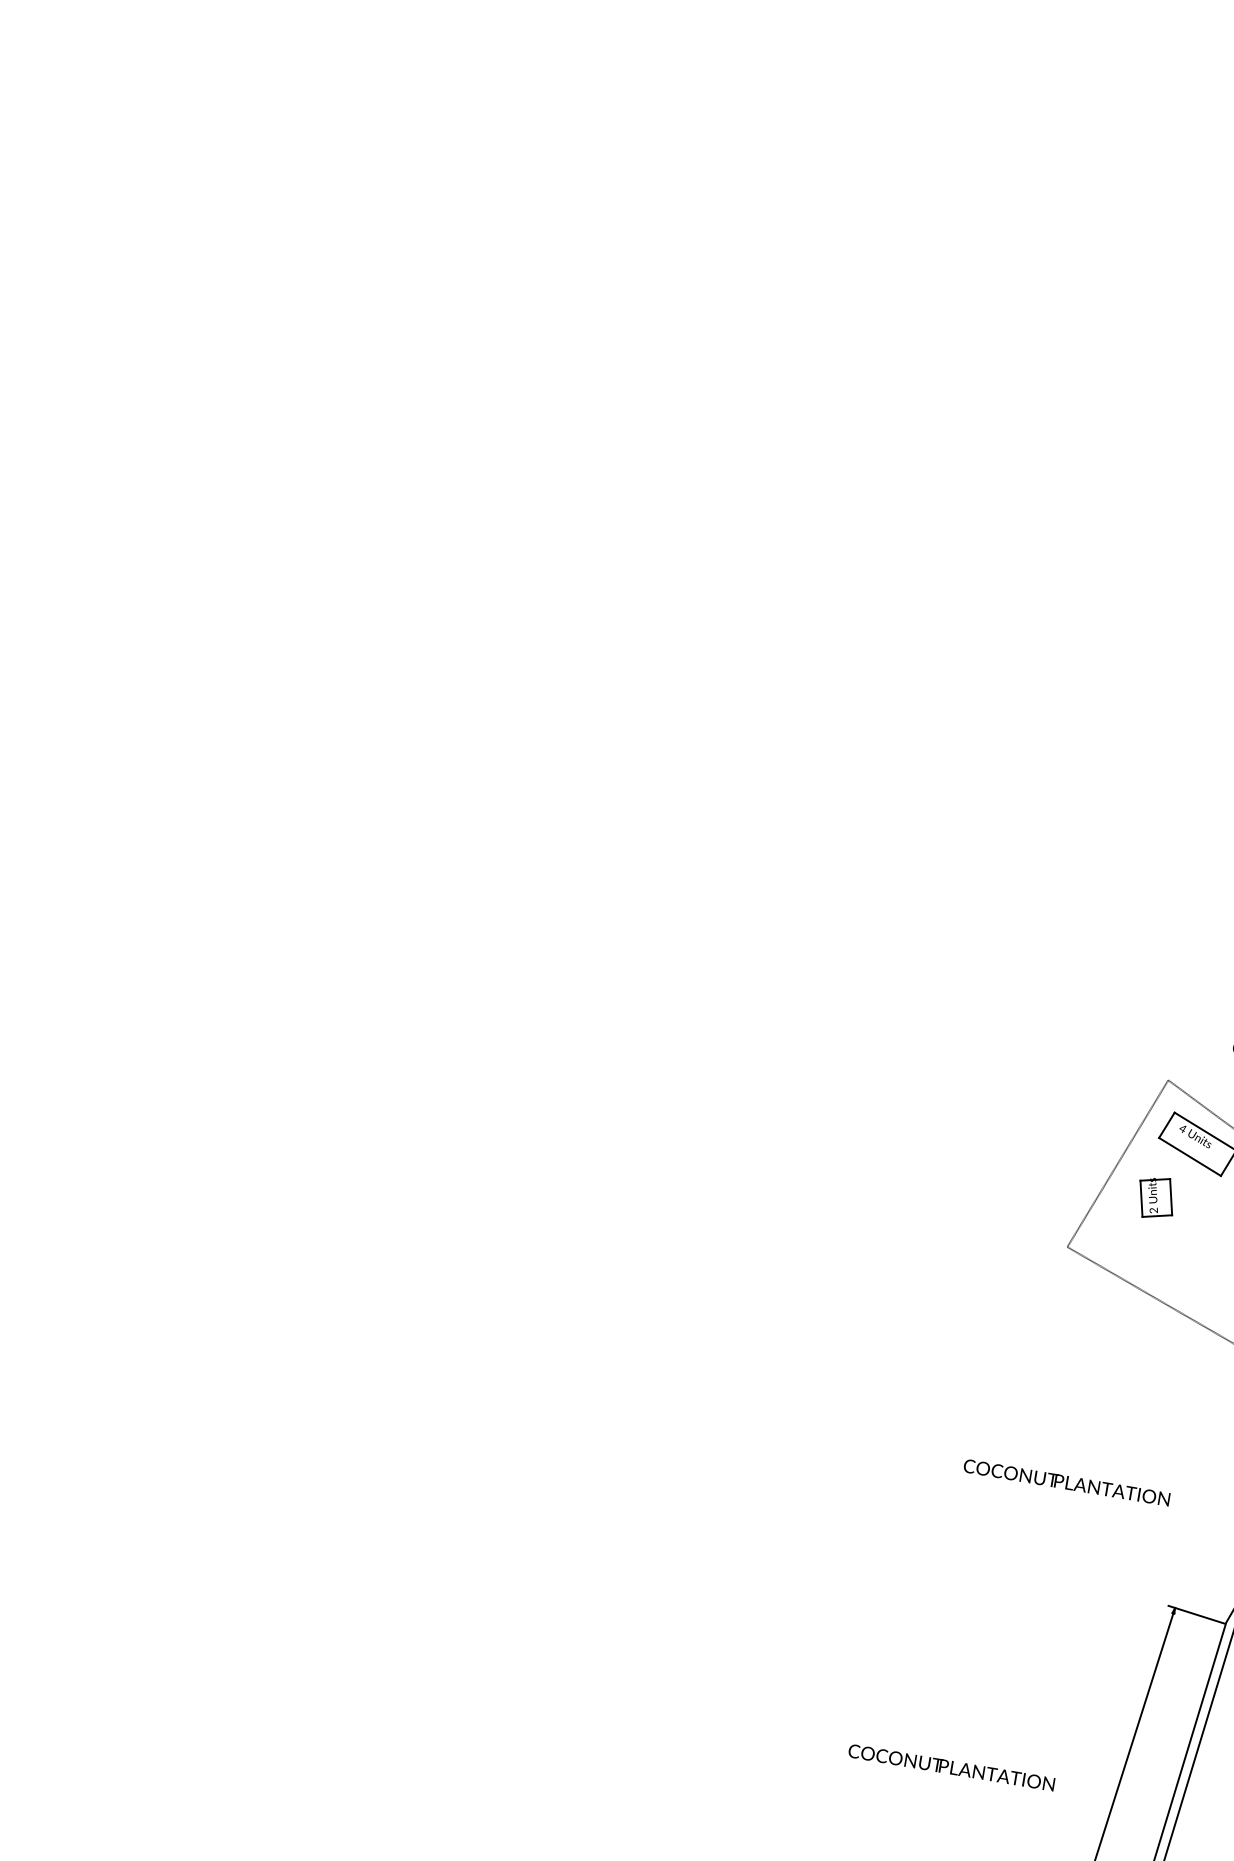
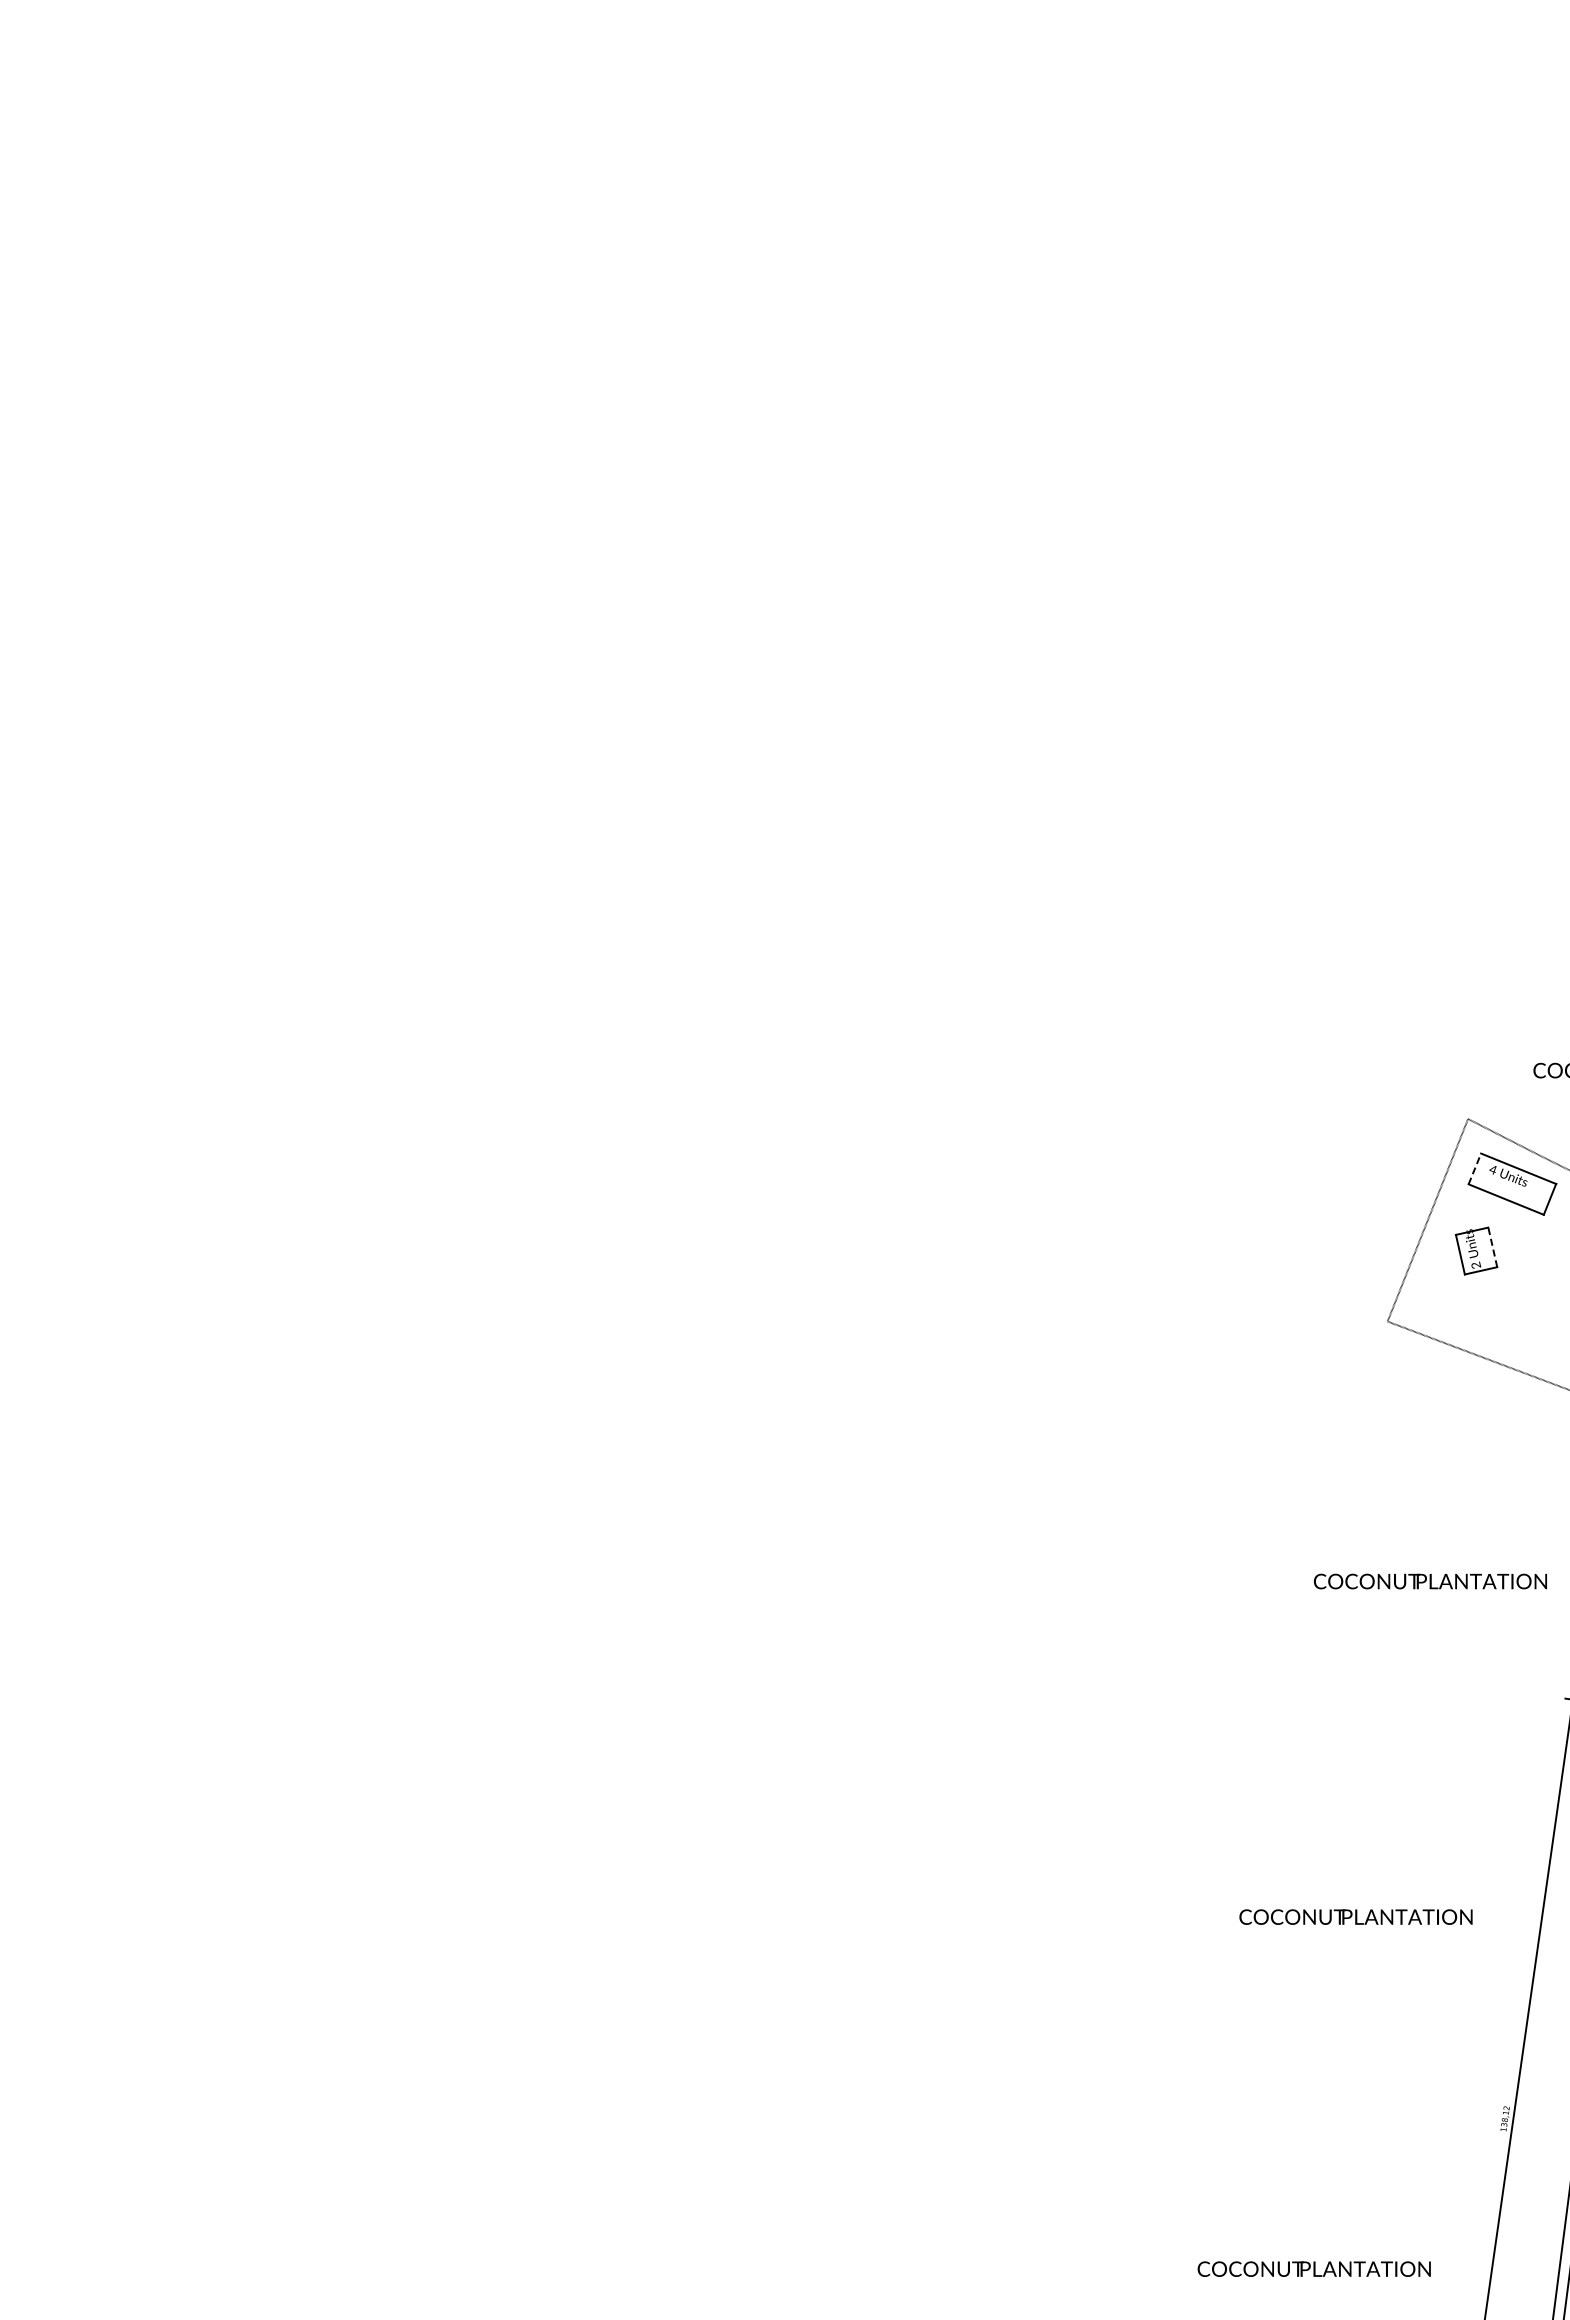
line: (1166, 1124) -> (1474, 1168), solid -> dashed
line: (1171, 1196) -> (1492, 1246), solid -> dashed

